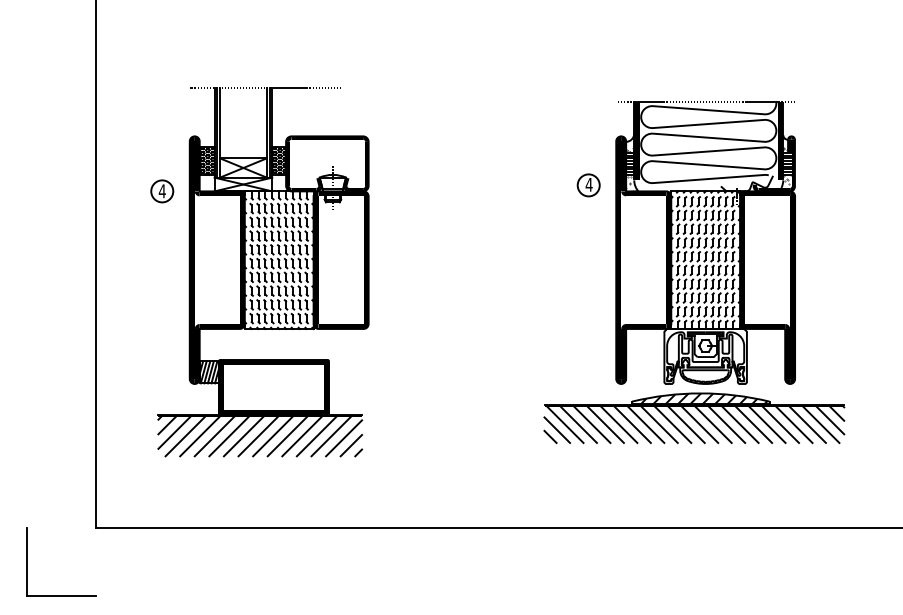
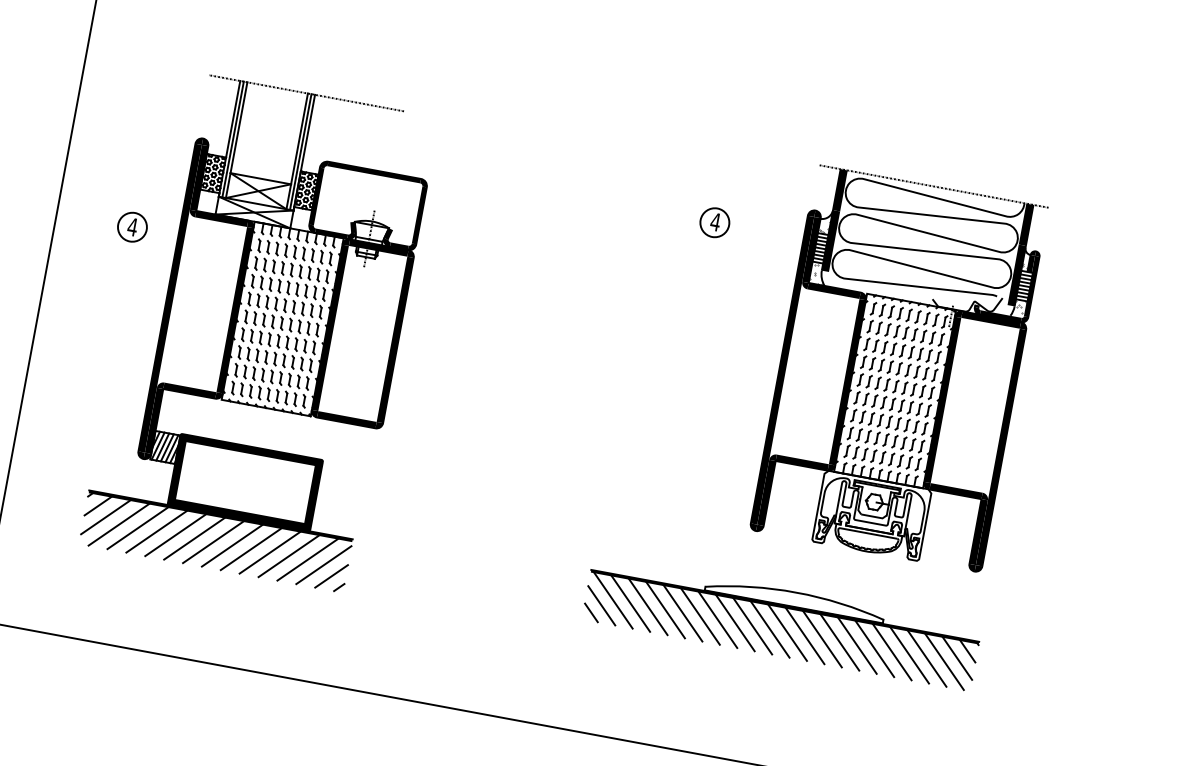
part: (588, 185) -> (714, 222), moved
part: (162, 191) -> (132, 227), moved
part: (705, 242) -> (899, 368), moved
hatch: (703, 398) -> (798, 599), removed

